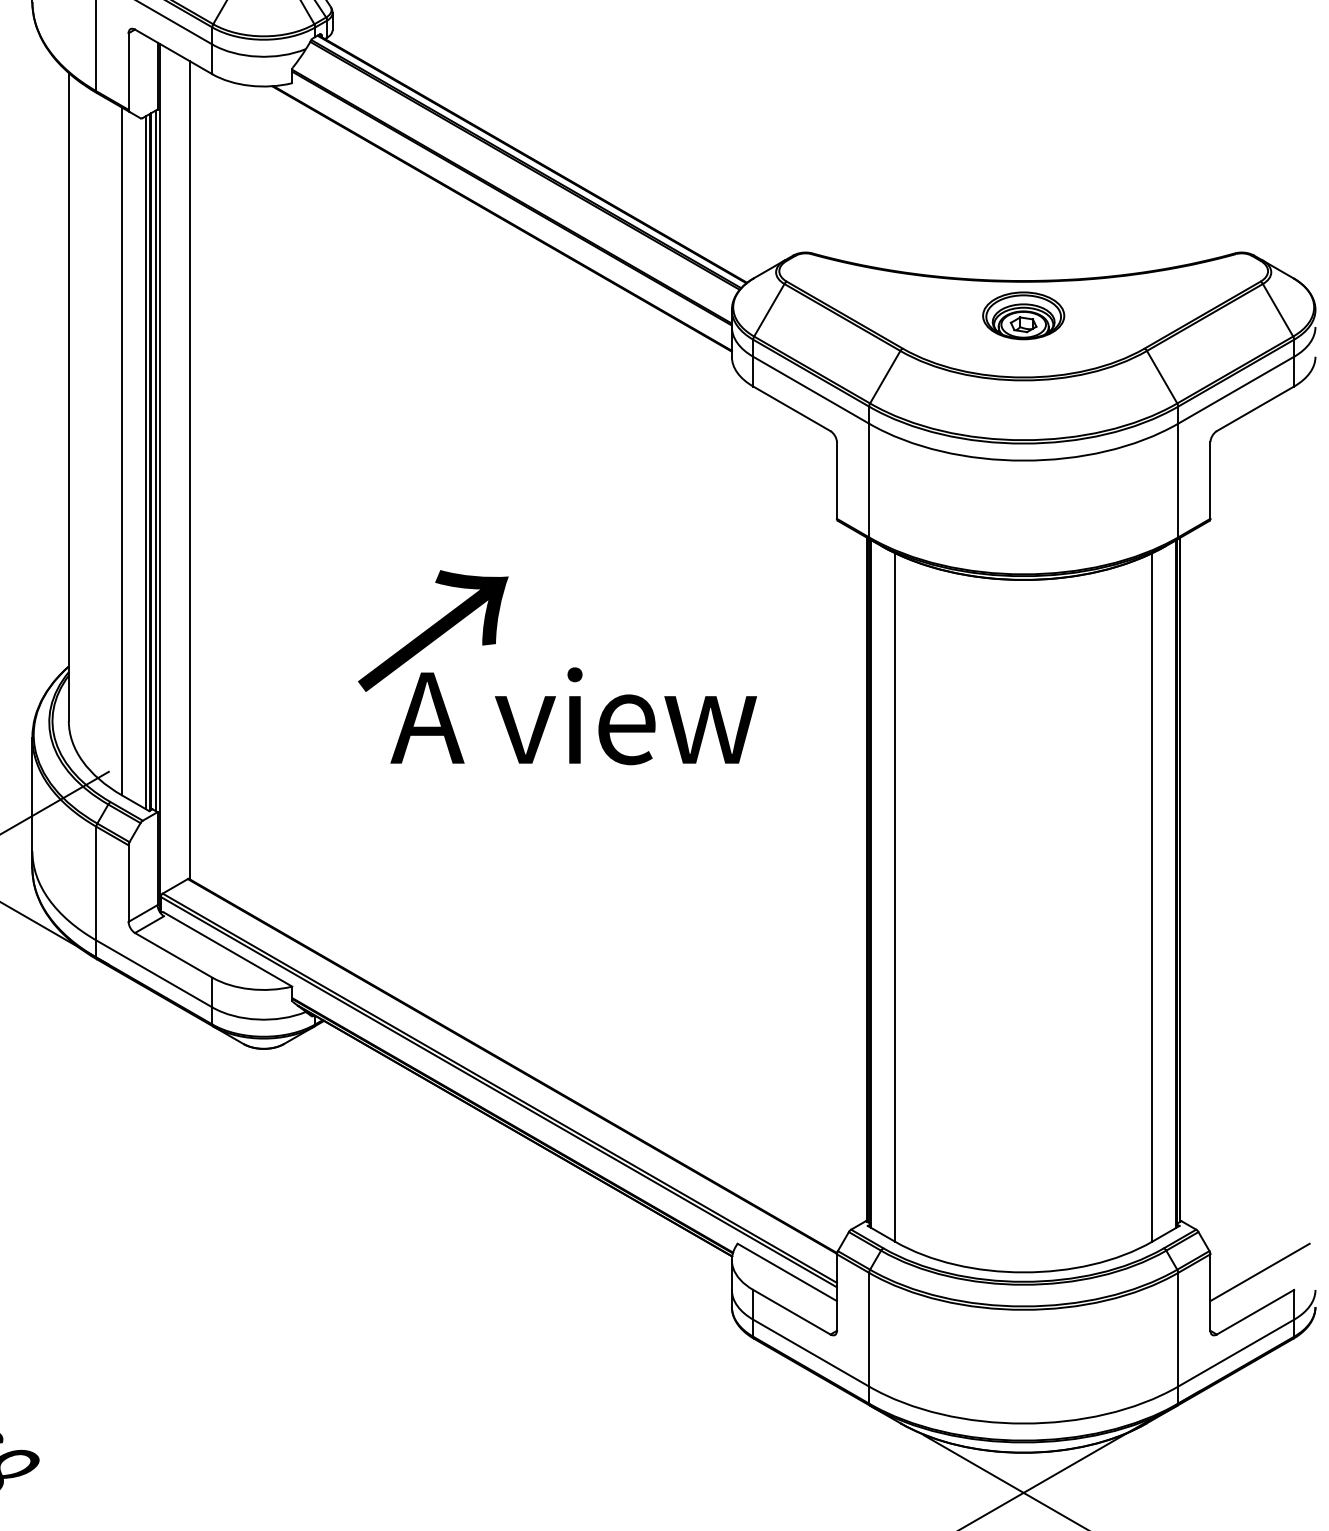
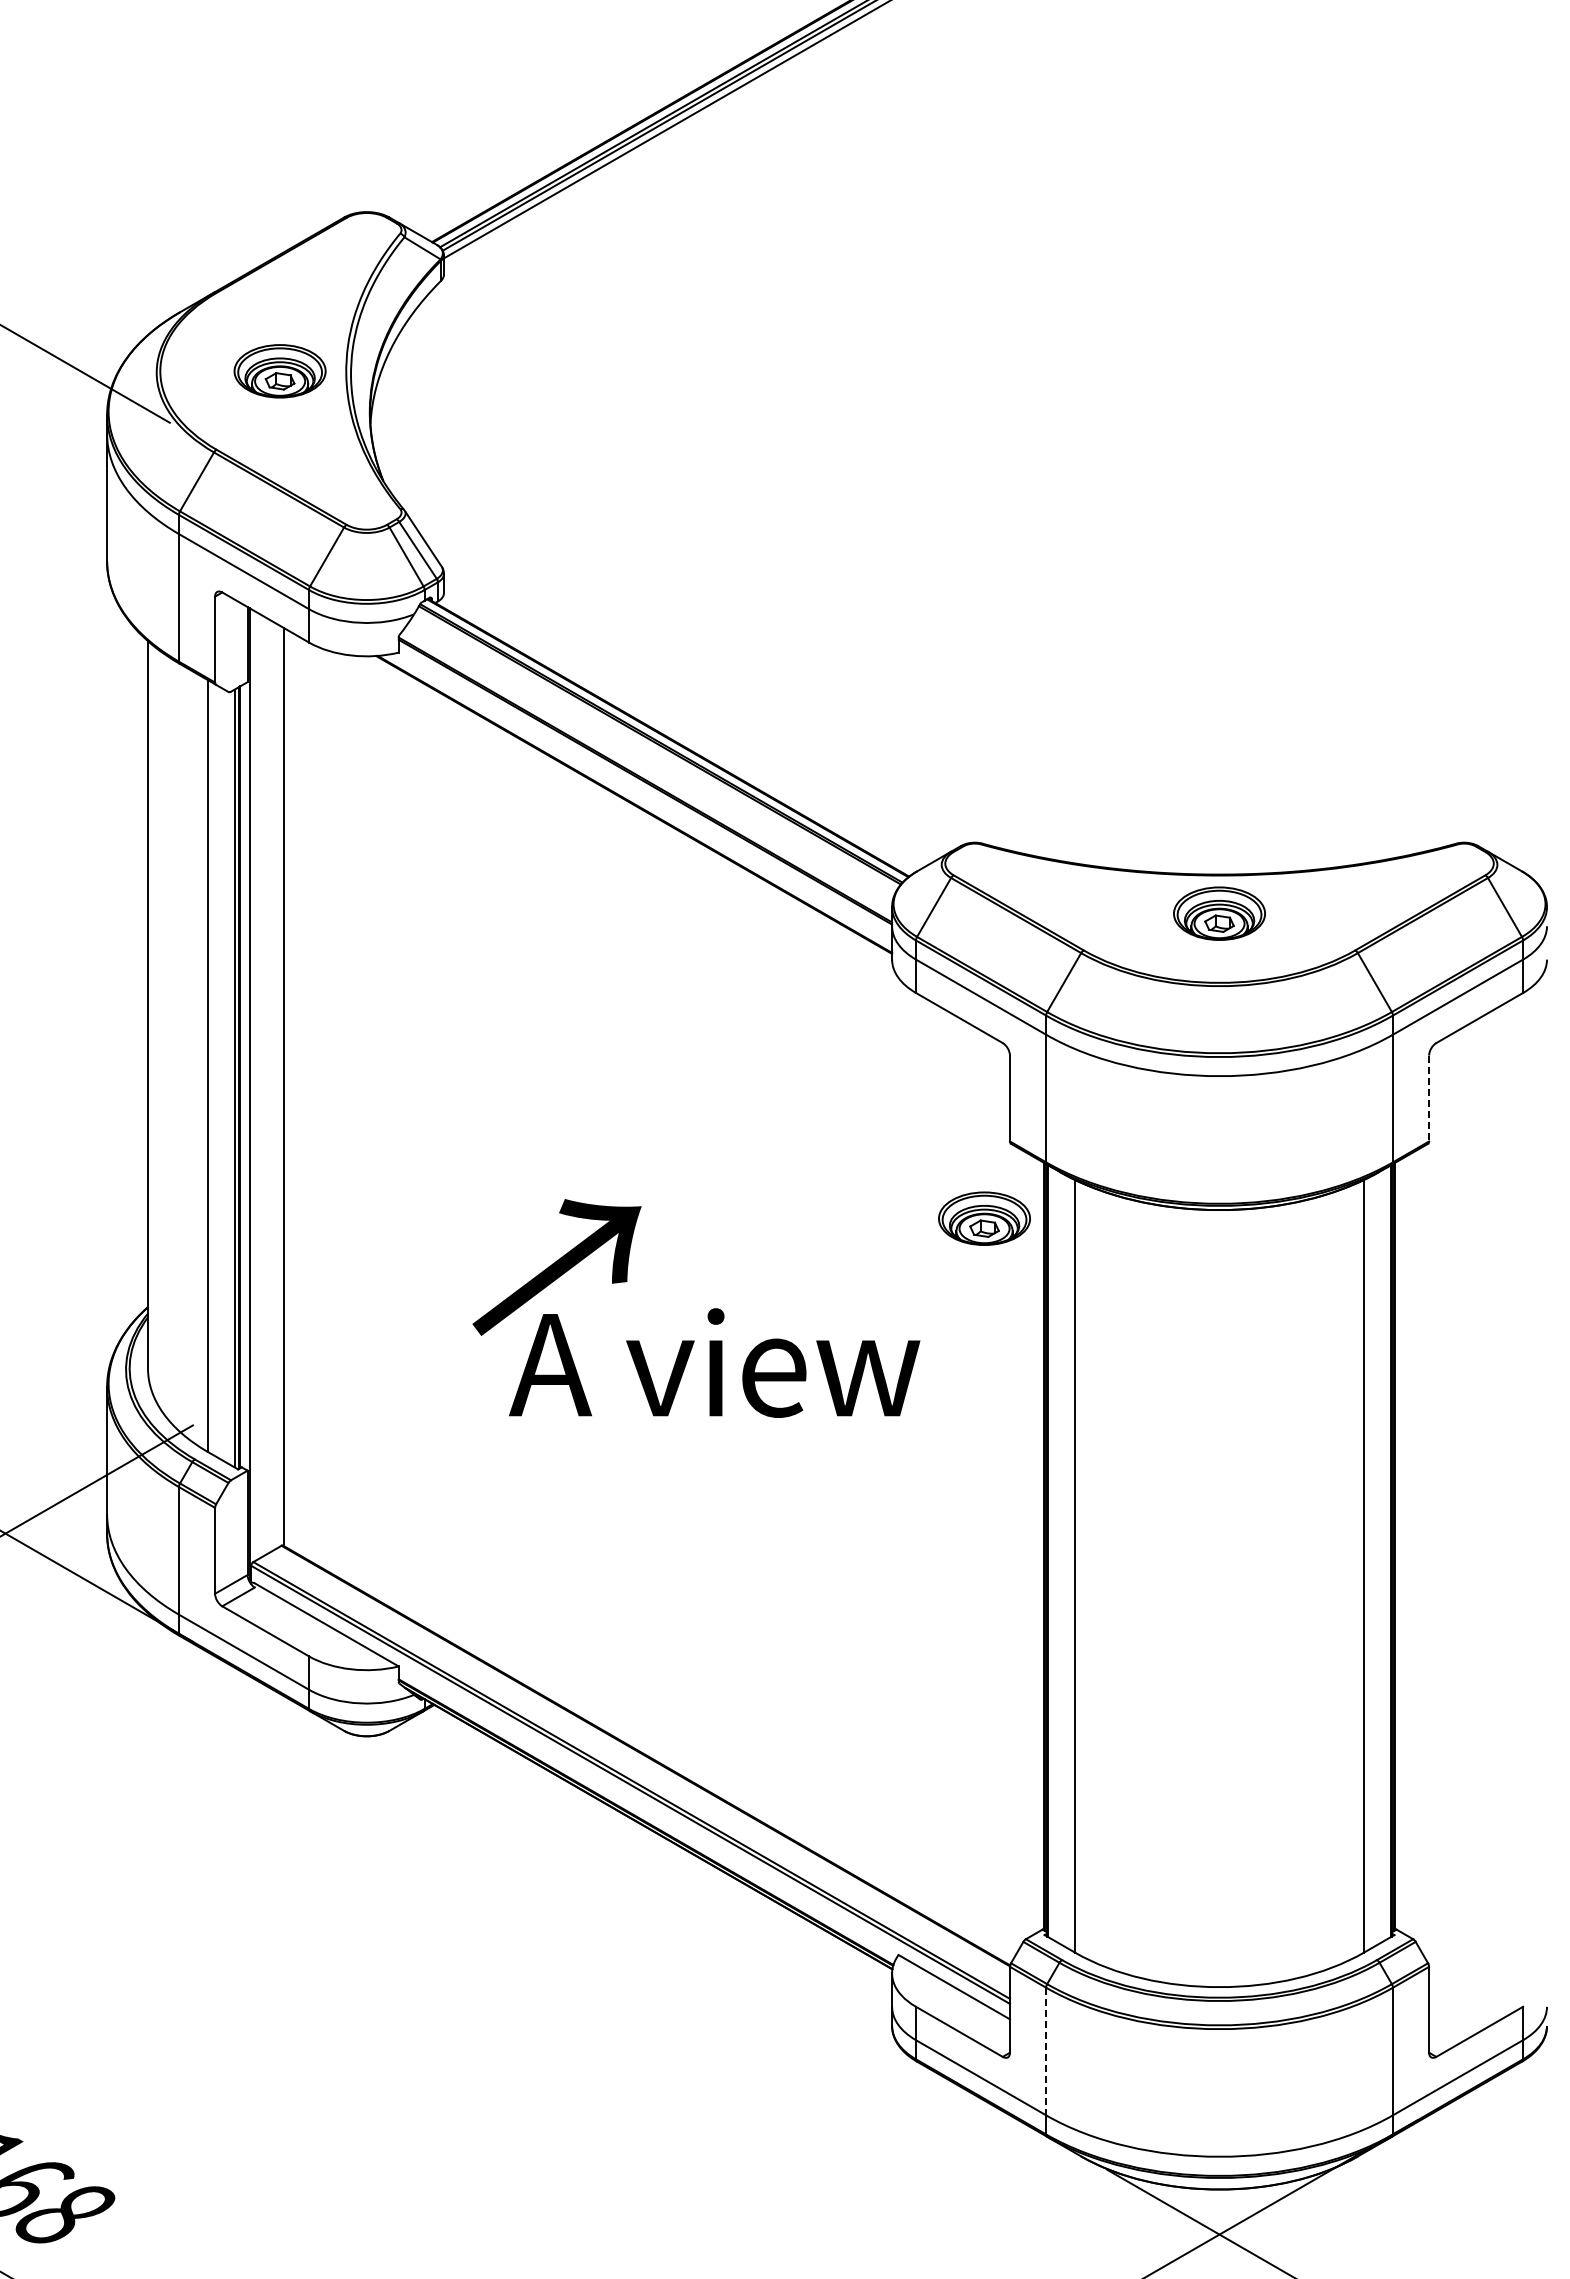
line: (155, 460) -> (245, 1076), removed
line: (1210, 480) -> (1429, 1098), solid -> dashed
part: (814, 587) -> (984, 1218), added
line: (1259, 1272) -> (1484, 1987), removed
line: (869, 1329) -> (1046, 2051), solid -> dashed

